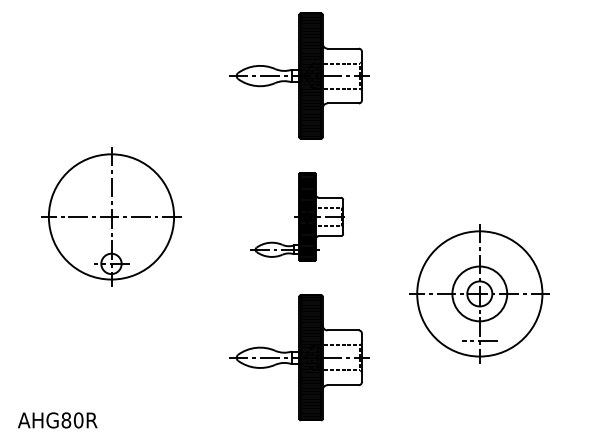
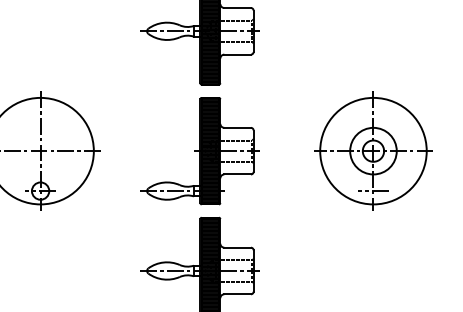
part: (299, 216) -> (200, 150), size x1.43
part: (479, 293) -> (373, 150), moved

